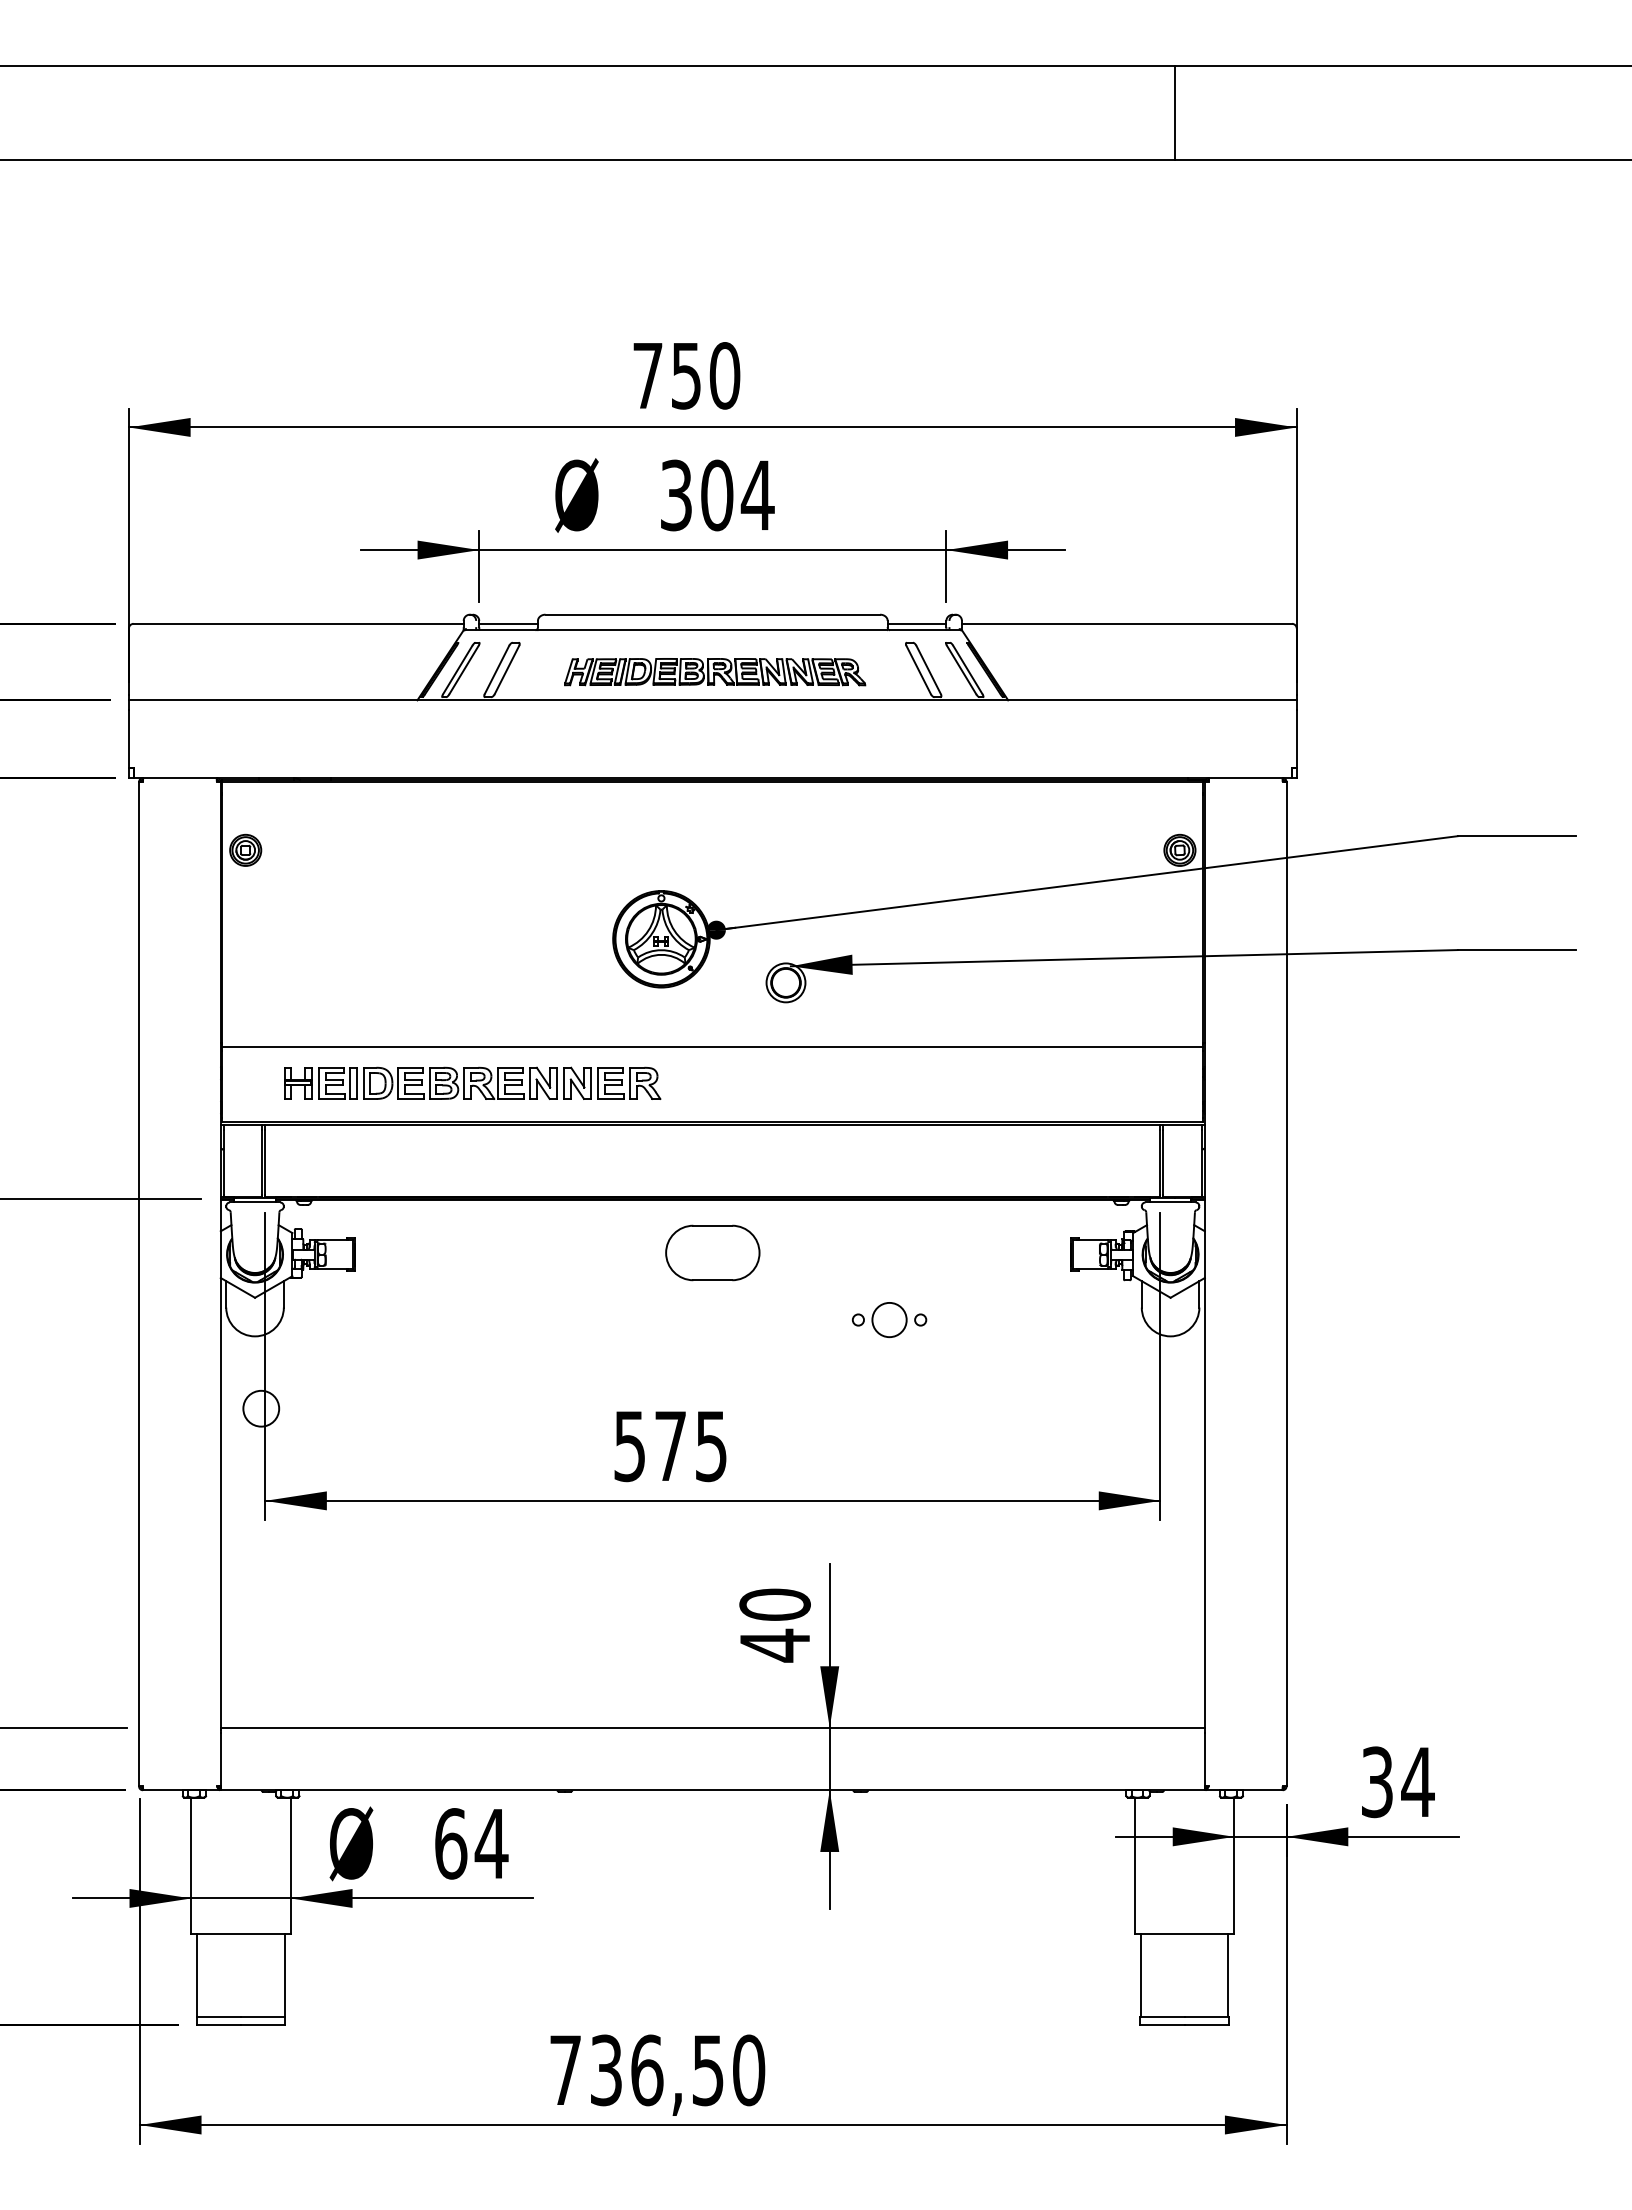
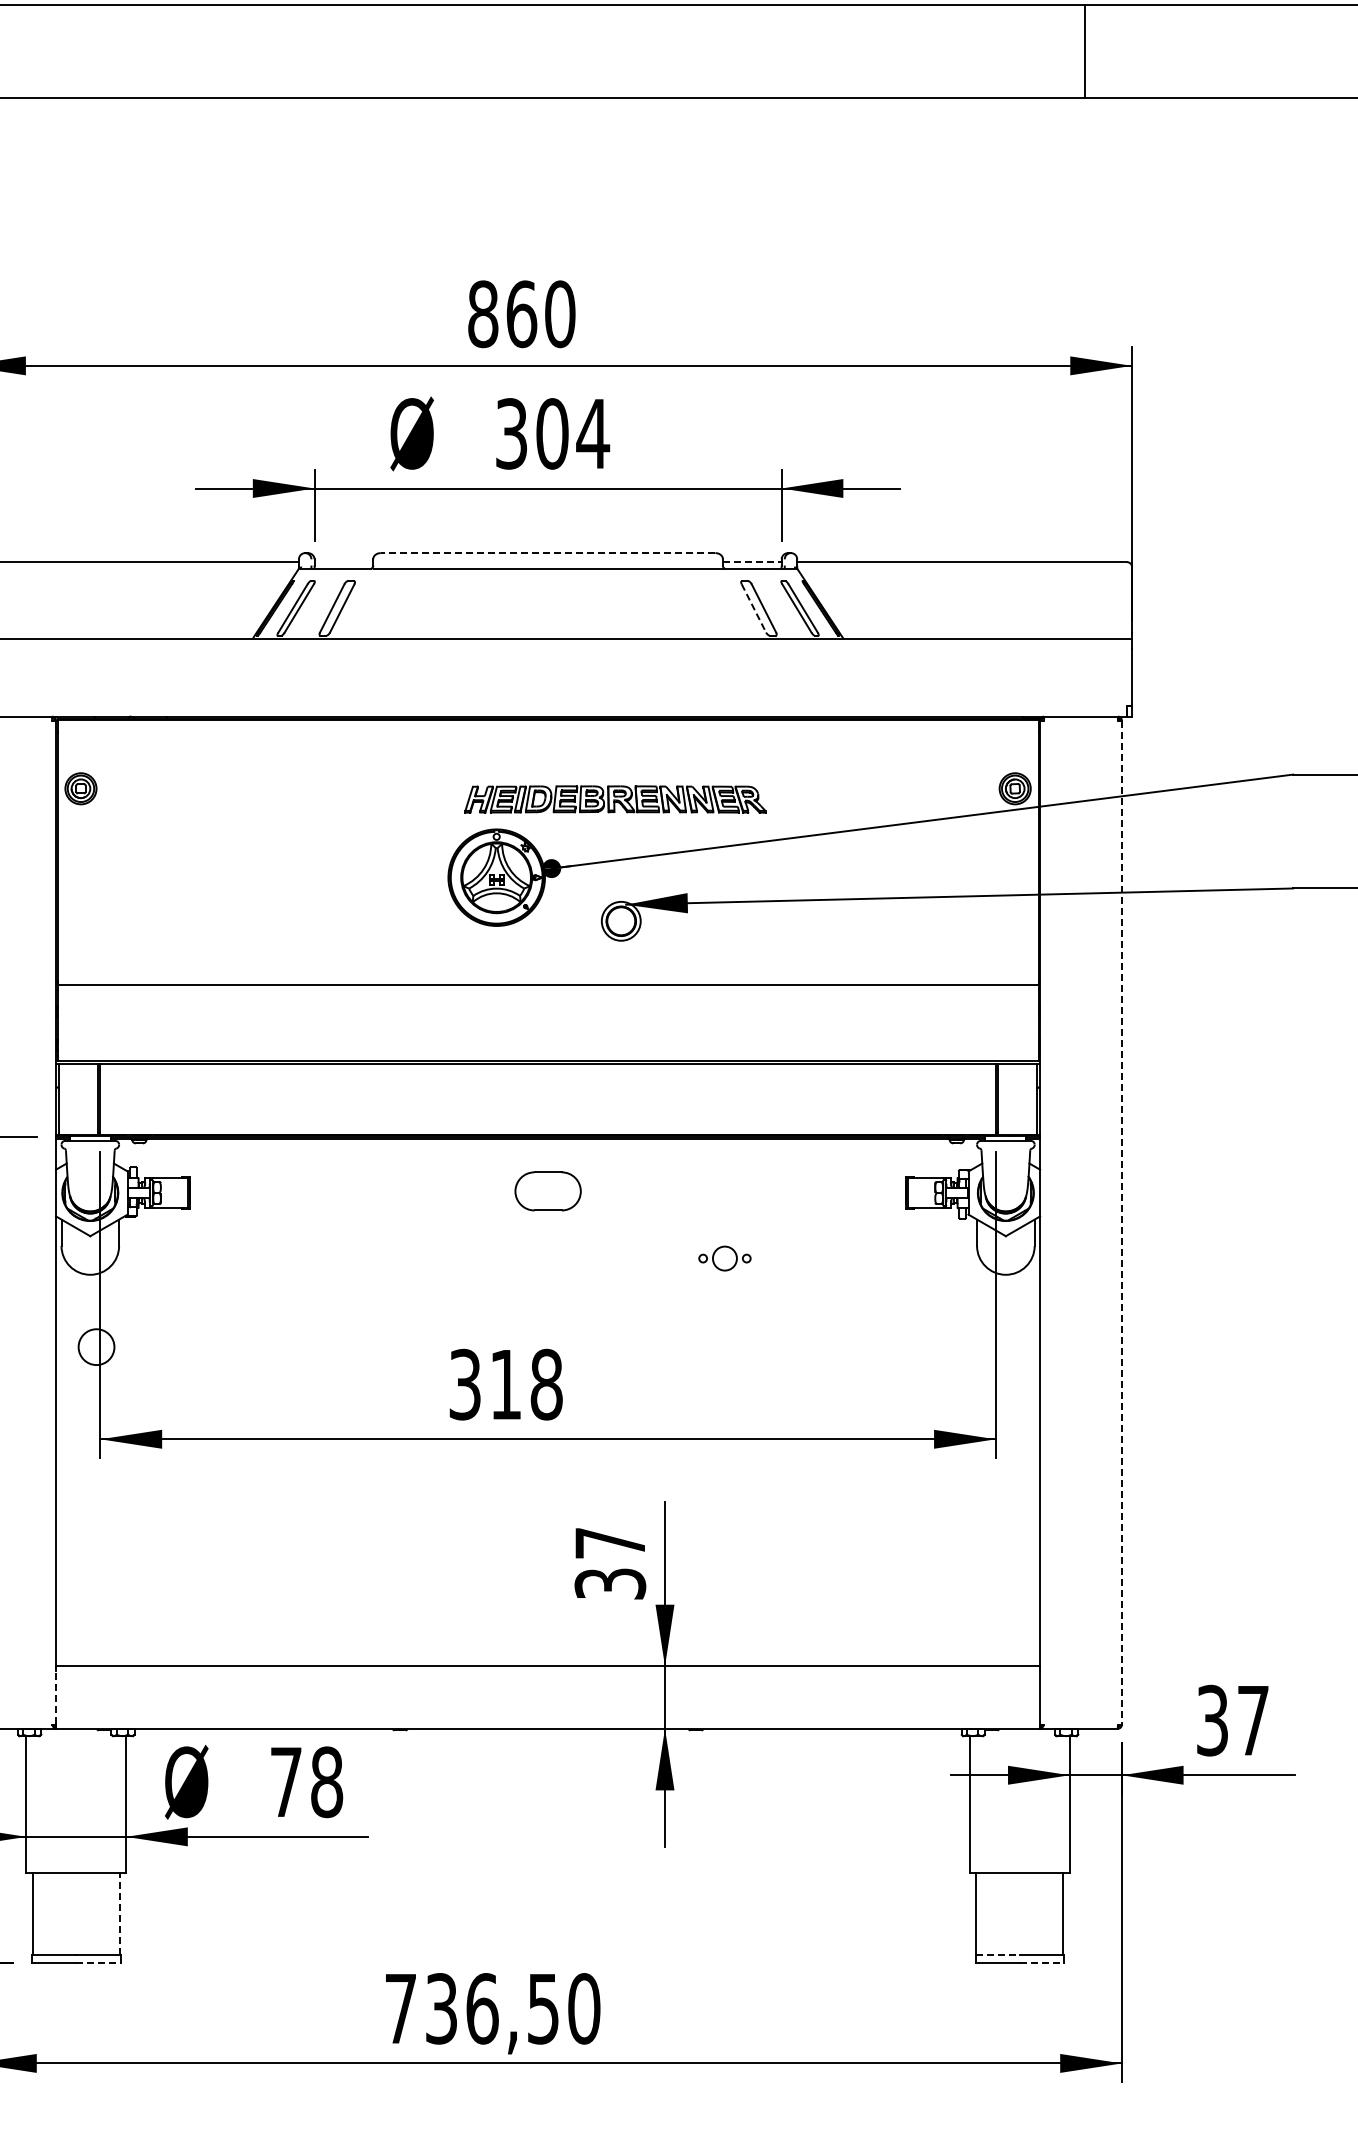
line: (1175, 112) -> (1085, 50), moved
text: (667, 375) -> (502, 313), 750 -> 860
line: (712, 614) -> (547, 552), solid -> dashed
line: (508, 623) -> (343, 561), removed
line: (917, 623) -> (752, 561), solid -> dashed
line: (918, 670) -> (753, 608), solid -> dashed
part: (715, 672) -> (615, 799), moved
part: (472, 1082) -> (307, 1020), removed
part: (712, 1252) -> (547, 1190), size x0.7
line: (1286, 1284) -> (1121, 1222), solid -> dashed
part: (889, 1320) -> (724, 1258), size x0.7
text: (670, 1446) -> (505, 1384), 575 -> 318
text: (774, 1625) -> (609, 1563), 40 -> 37
line: (220, 1758) -> (55, 1696), solid -> dashed
text: (1417, 1781) -> (1252, 1719), 34 -> 37
text: (471, 1843) -> (306, 1781), 64 -> 78
line: (284, 1975) -> (119, 1913), solid -> dashed
line: (1162, 2016) -> (997, 1954), solid -> dashed
line: (263, 2024) -> (98, 1962), solid -> dashed
line: (1207, 2024) -> (1042, 1962), solid -> dashed

